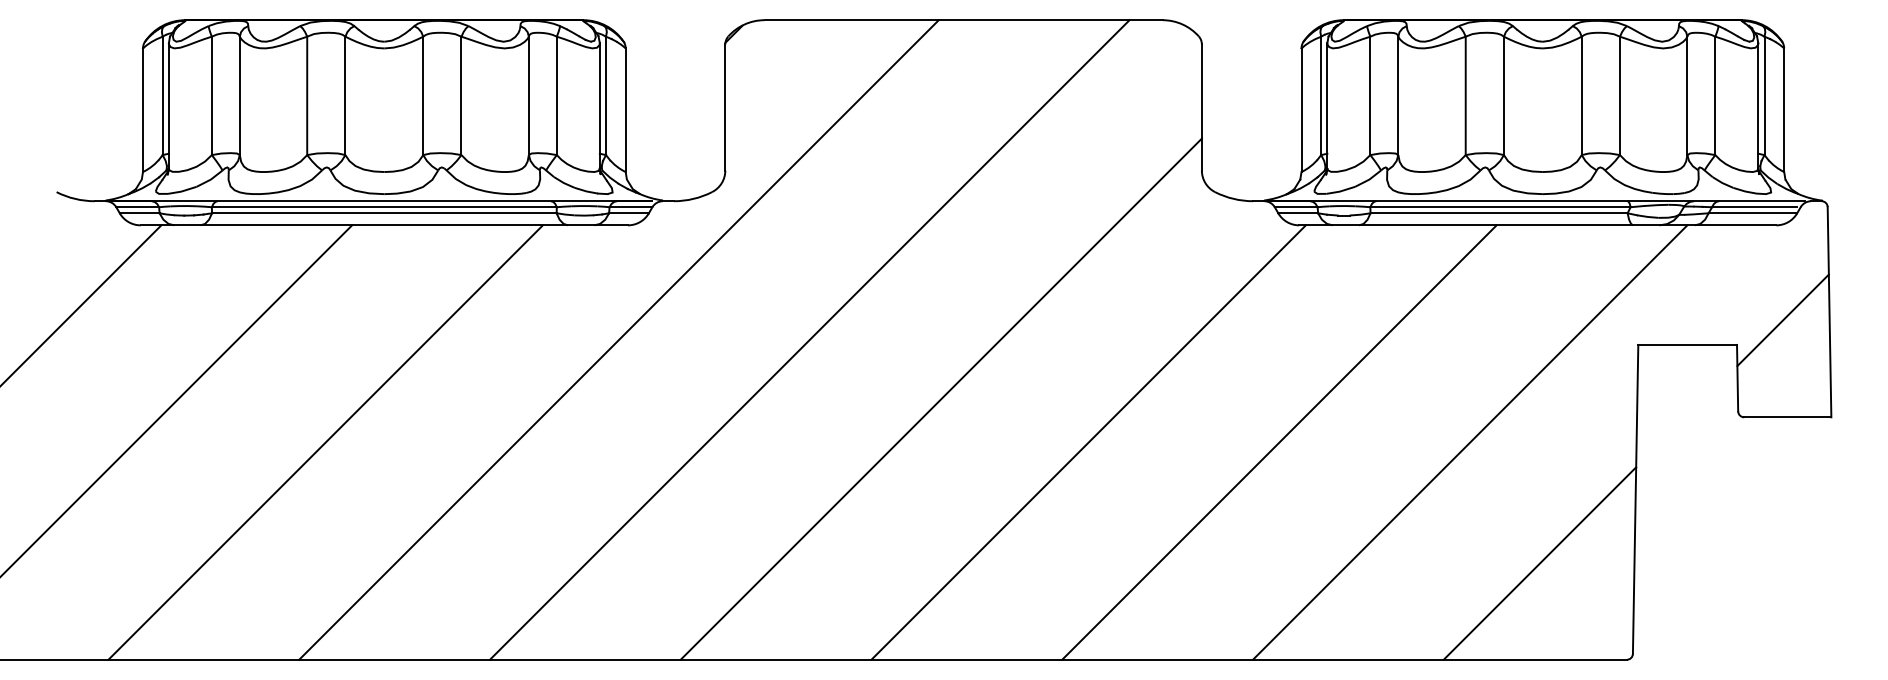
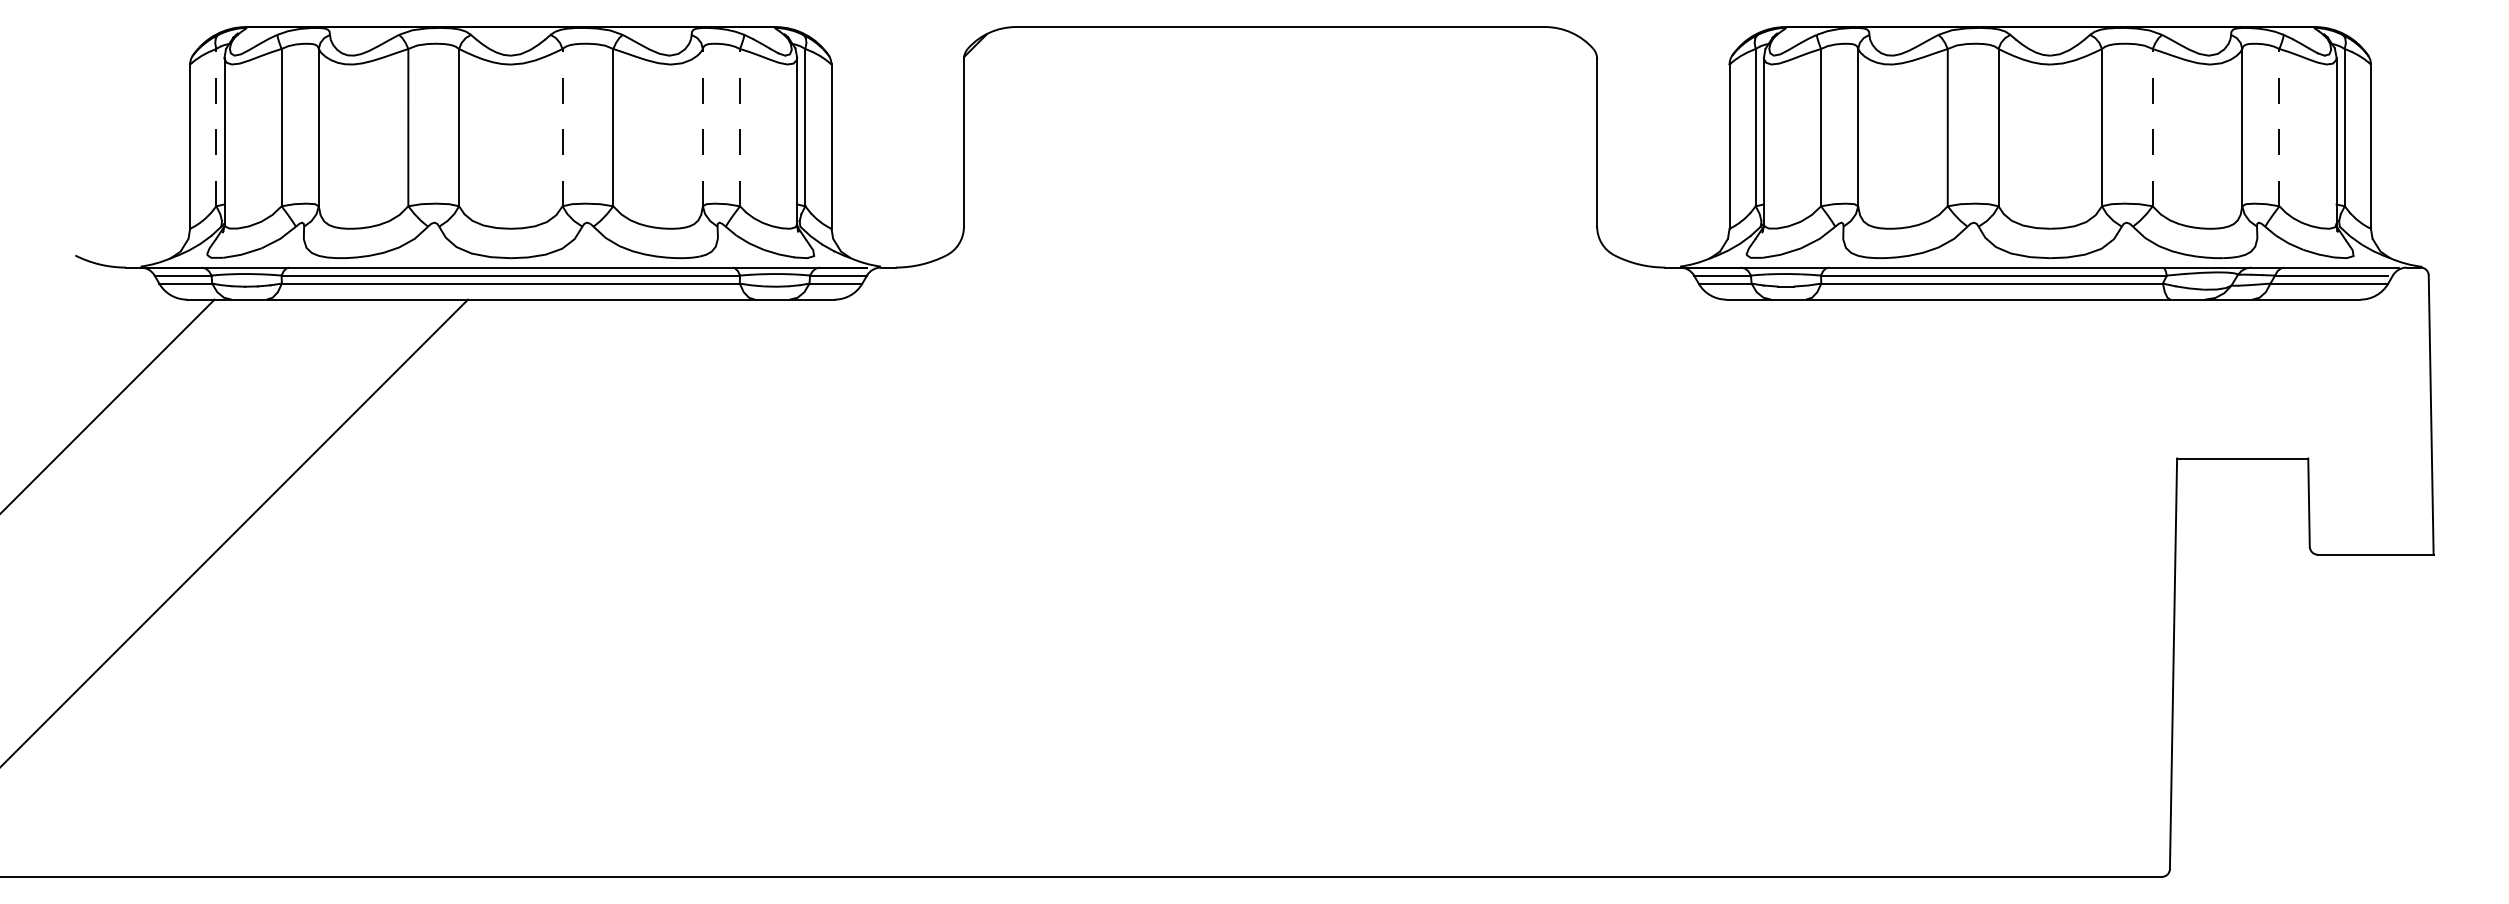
line: (162, 95) -> (216, 127), solid -> dashed
line: (423, 95) -> (562, 127), solid -> dashed
line: (528, 95) -> (702, 127), solid -> dashed
line: (556, 95) -> (739, 127), solid -> dashed
line: (1619, 95) -> (2152, 127), solid -> dashed
line: (1715, 95) -> (2279, 127), solid -> dashed
line: (1782, 320) -> (2368, 426), removed
line: (618, 339) -> (821, 451), removed
line: (809, 339) -> (1075, 451), removed
line: (940, 398) -> (1249, 529), removed
line: (325, 442) -> (432, 588), removed
line: (1088, 442) -> (1446, 588), removed
line: (1279, 442) -> (1700, 588), removed
line: (1469, 442) -> (1952, 588), removed
line: (1539, 563) -> (2045, 748), removed

